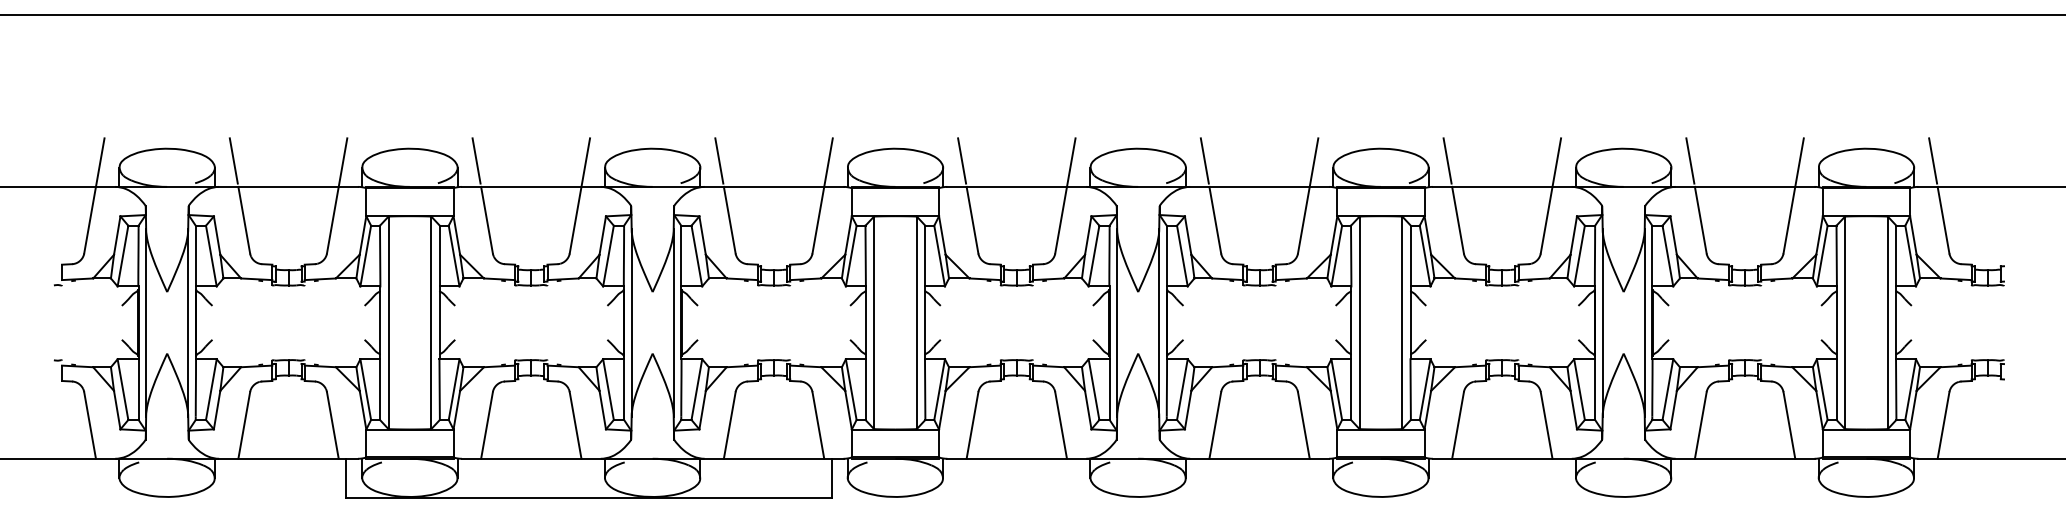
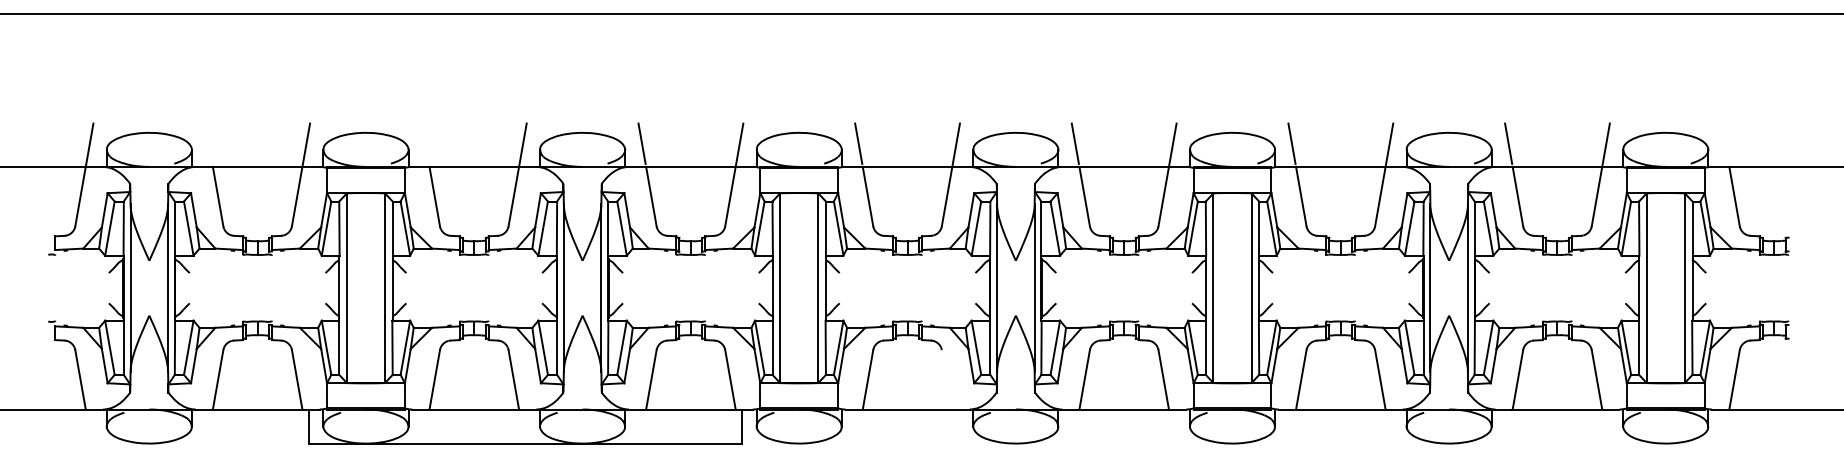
line: (233, 160) -> (208, 143), removed
line: (476, 160) -> (425, 143), removed
line: (1933, 160) -> (1725, 143), removed
line: (1060, 425) -> (946, 379), removed

